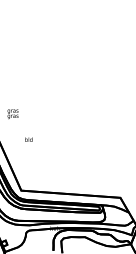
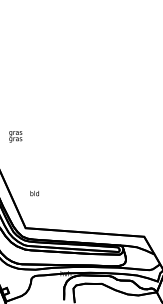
text: (28, 139) -> (34, 193), moved

